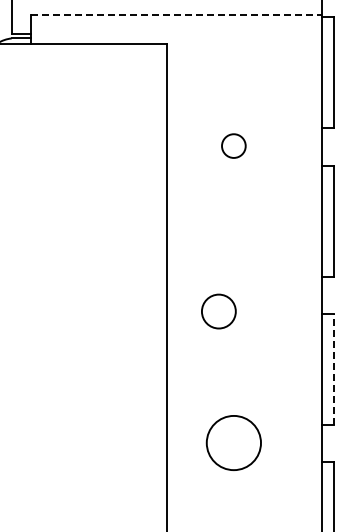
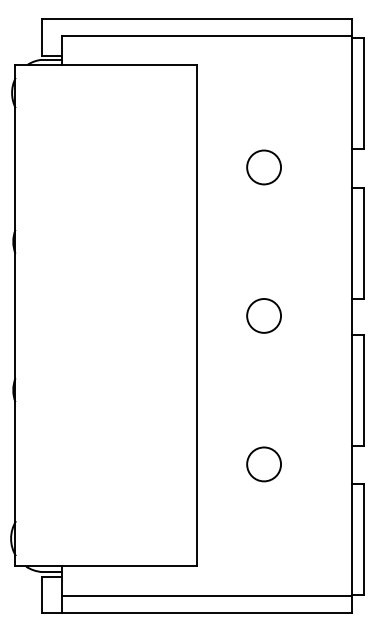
line: (177, 15) -> (207, 36), dashed -> solid
circle: (233, 146) -> (263, 167), size x1.43
circle: (218, 311) -> (263, 315), moved
line: (333, 369) -> (363, 390), dashed -> solid
circle: (234, 443) -> (264, 464), size x0.62

